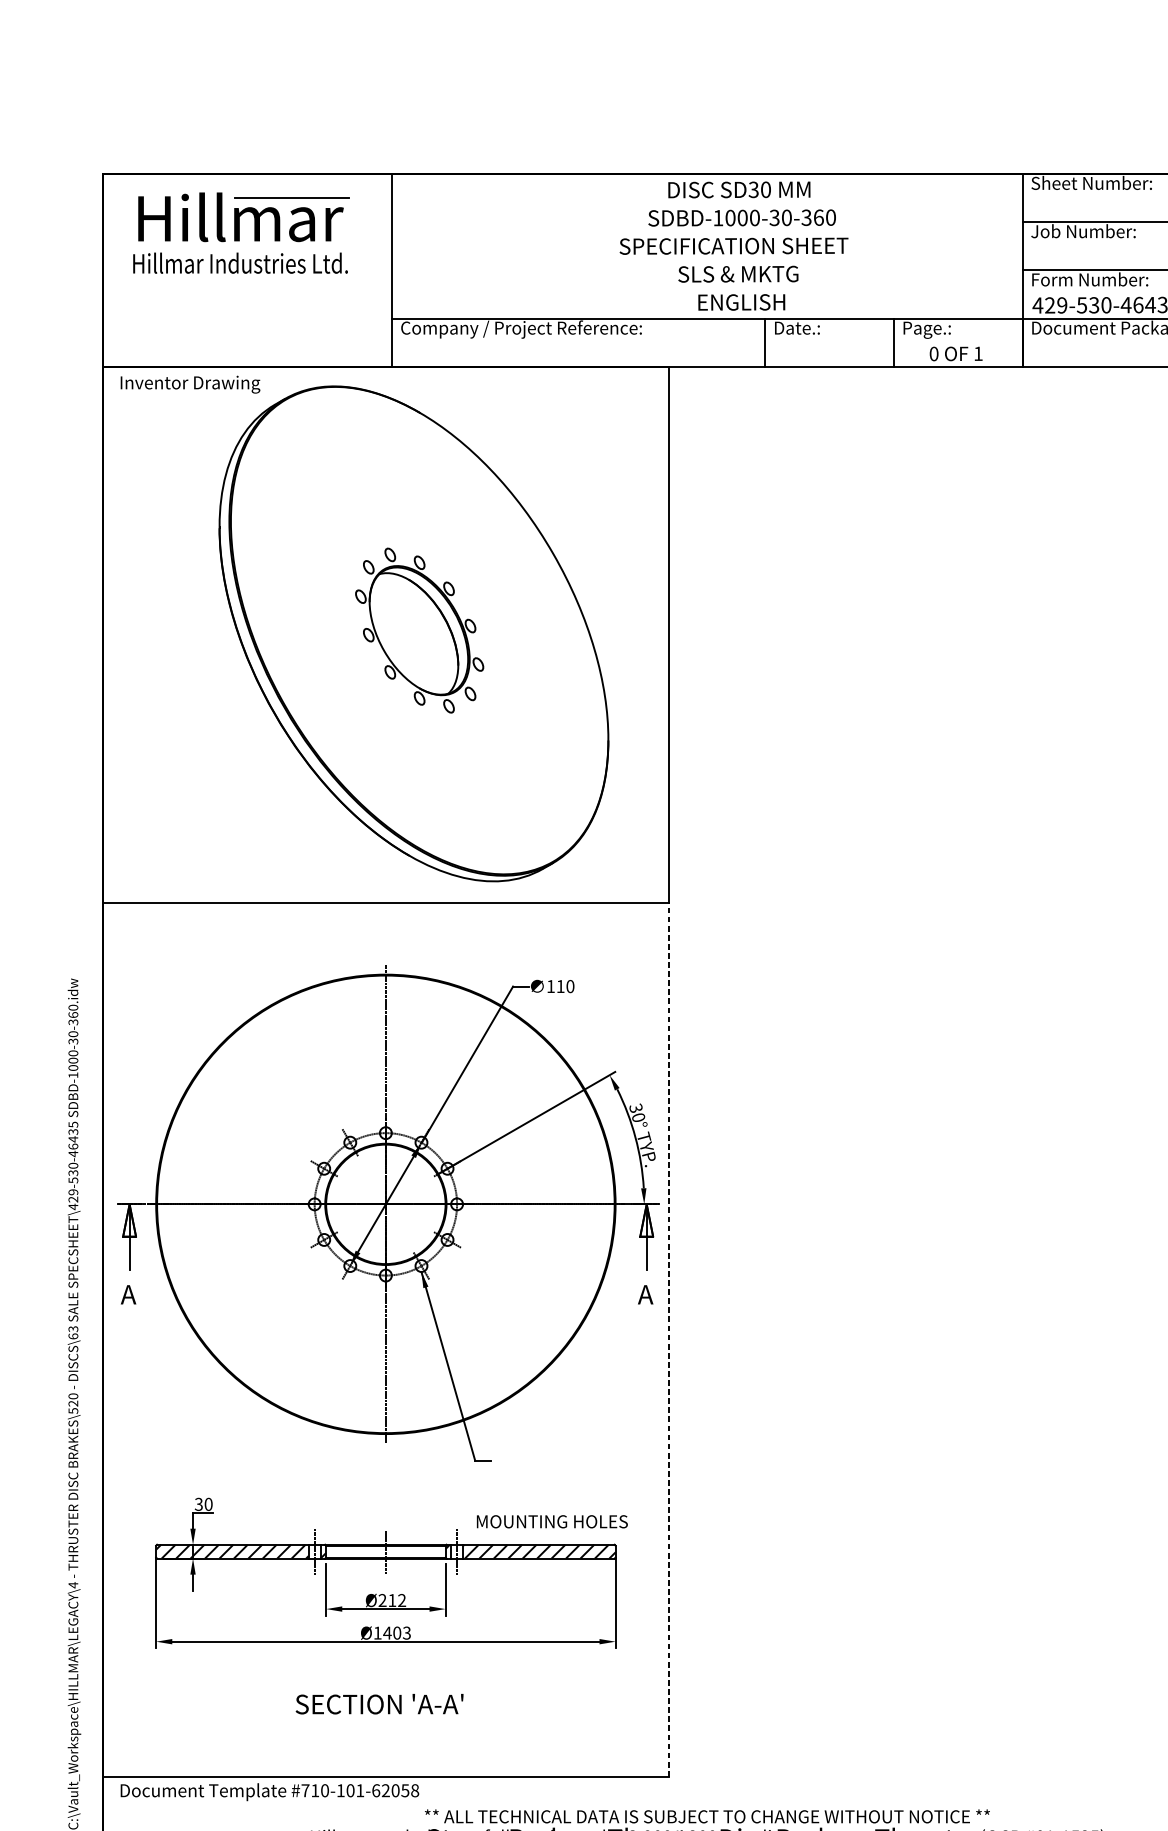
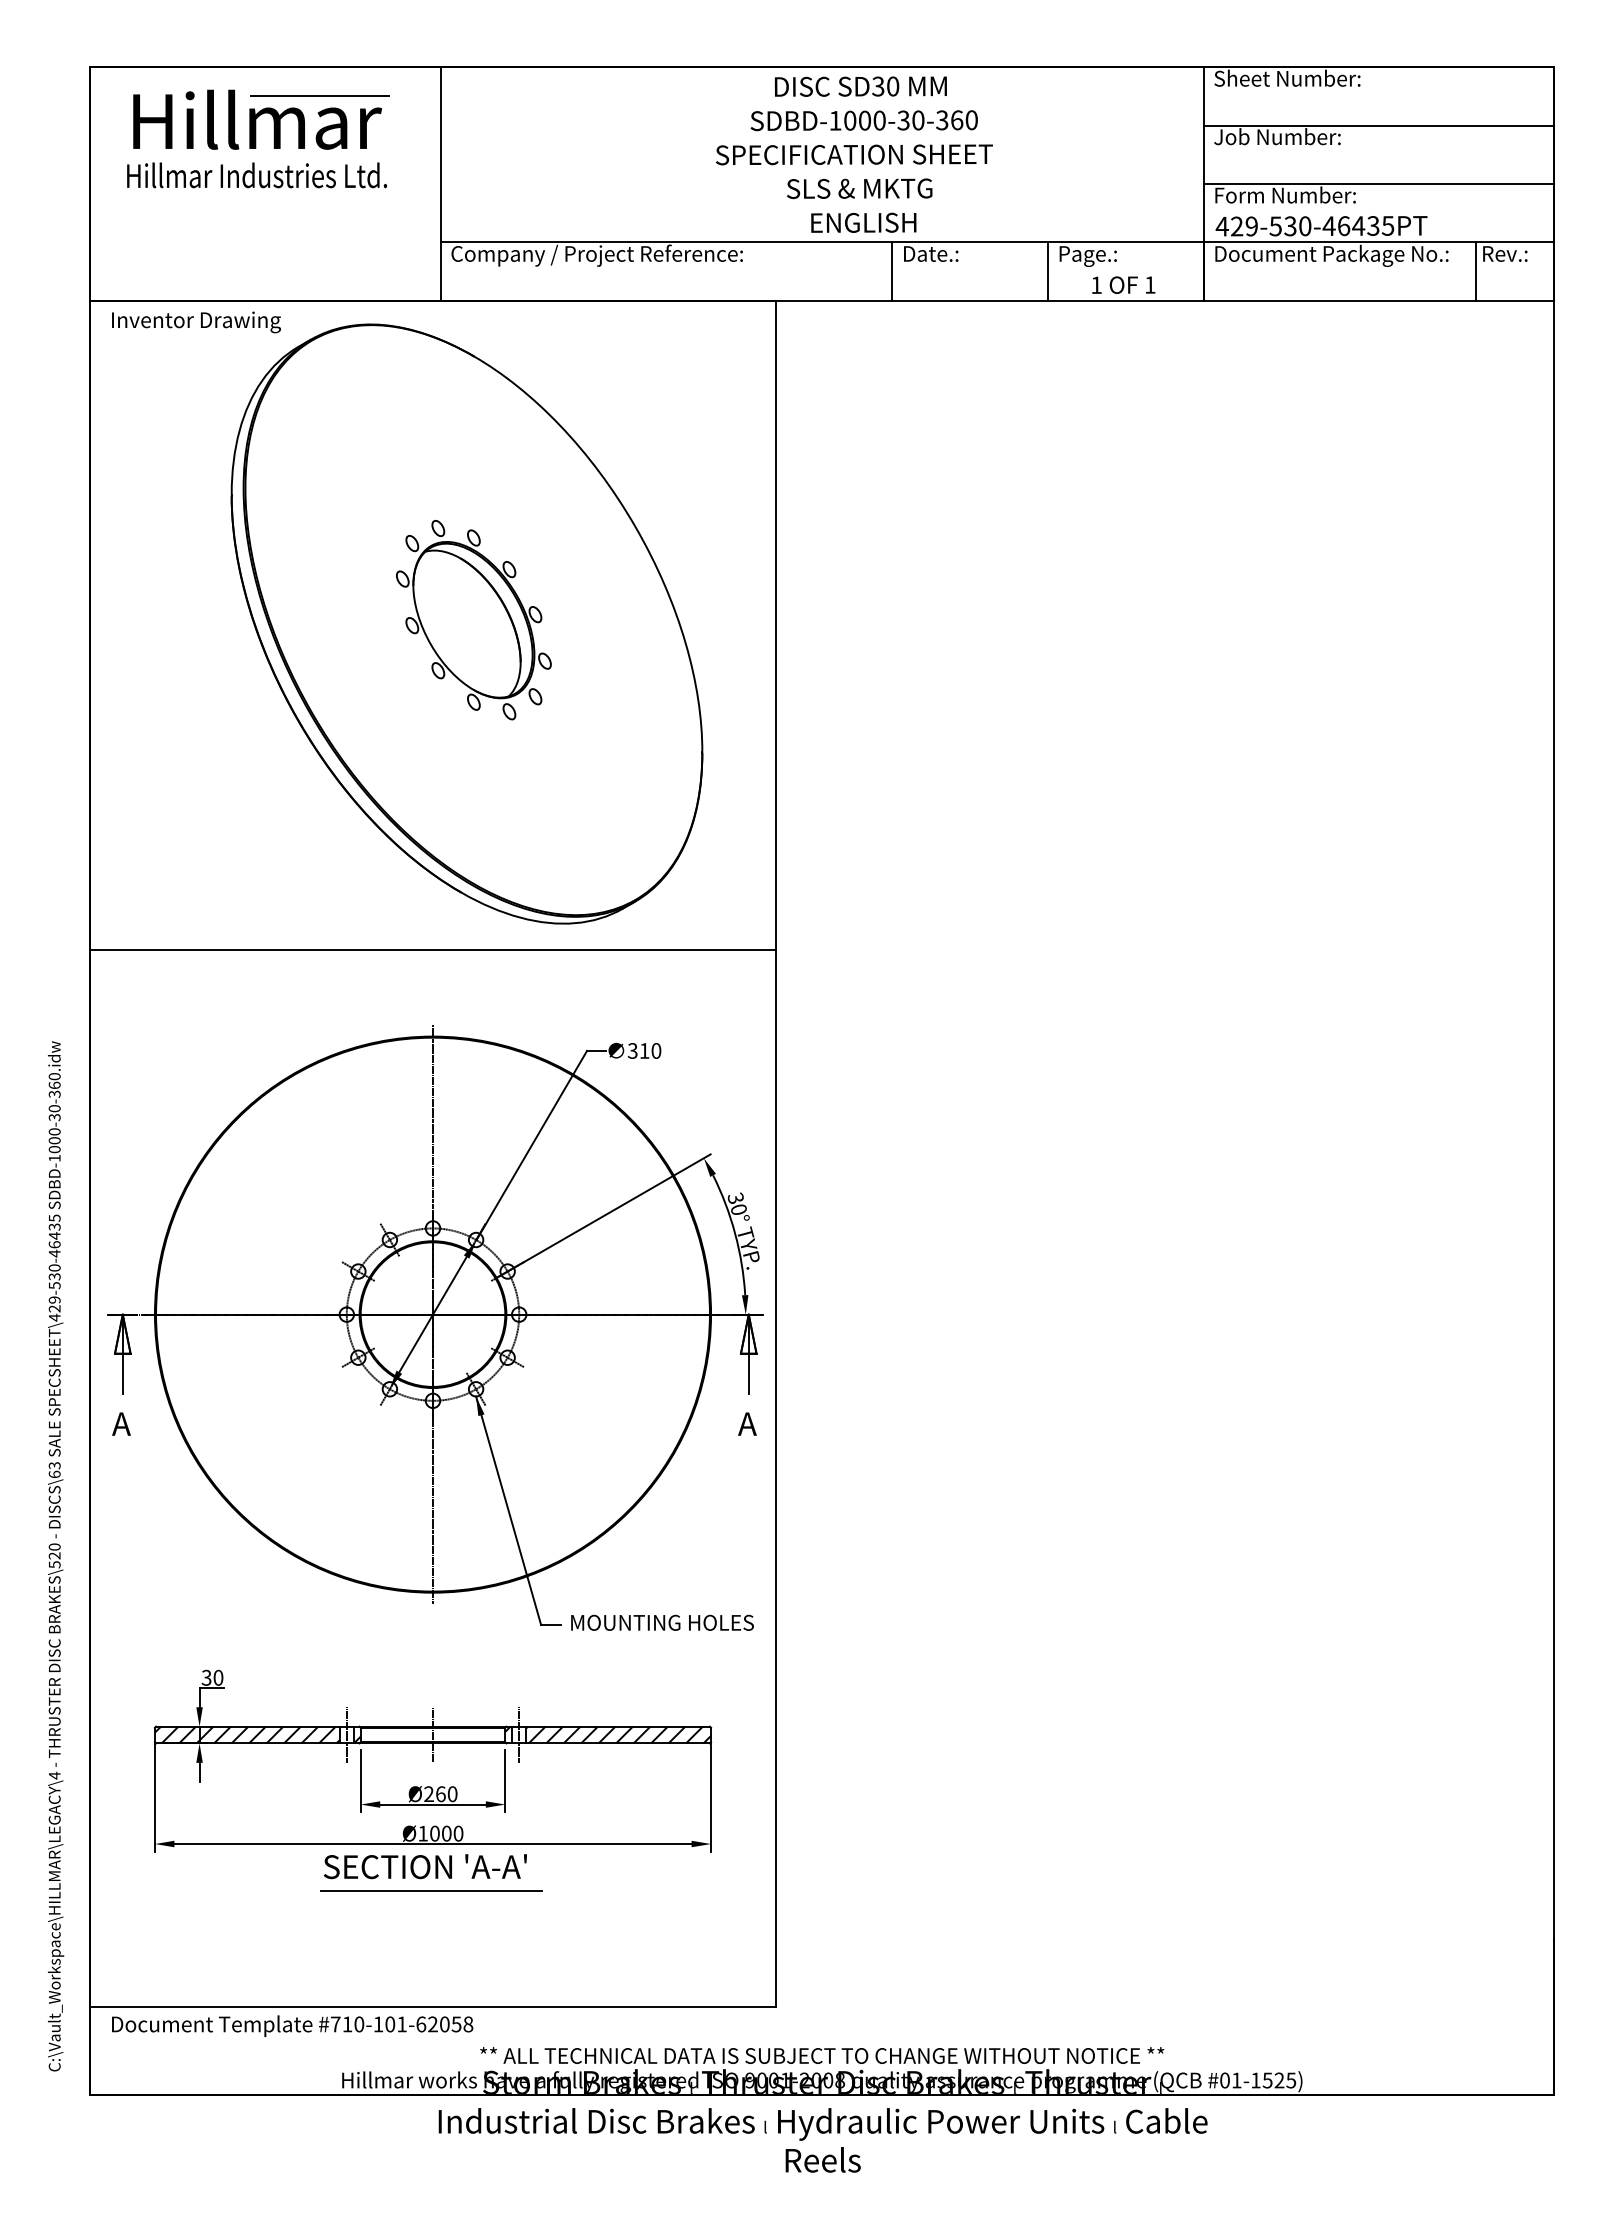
text: (933, 354) -> (1096, 285), 0 -> 1
text: (550, 986) -> (632, 1050), 110 -> 310
line: (668, 1339) -> (775, 1478), dashed -> solid
text: (552, 1521) -> (662, 1622), moved
text: (397, 1600) -> (446, 1794), Ø212 -> Ø260
text: (397, 1632) -> (446, 1833), Ø1403 -> Ø1000
line: (383, 1680) -> (430, 1890), added
text: (378, 1704) -> (424, 1866), moved

